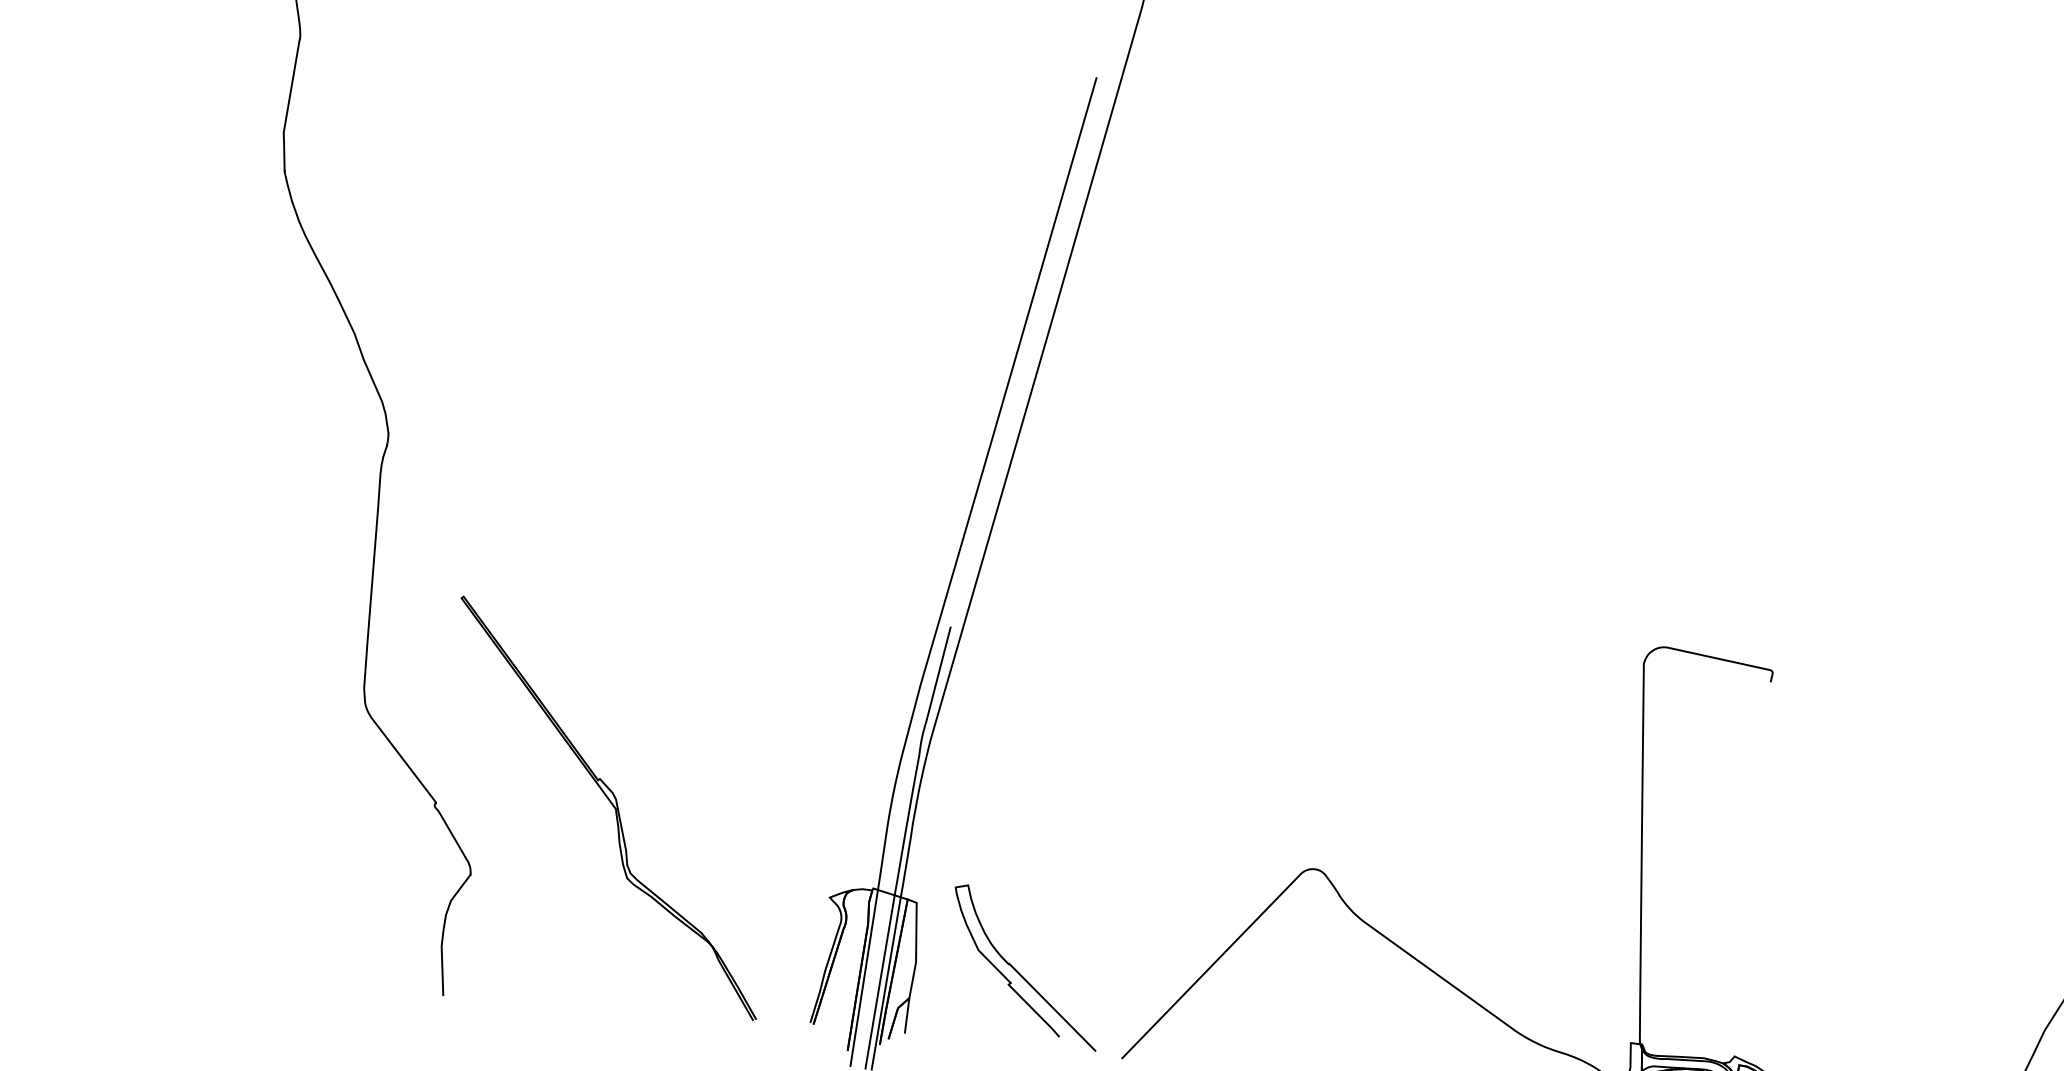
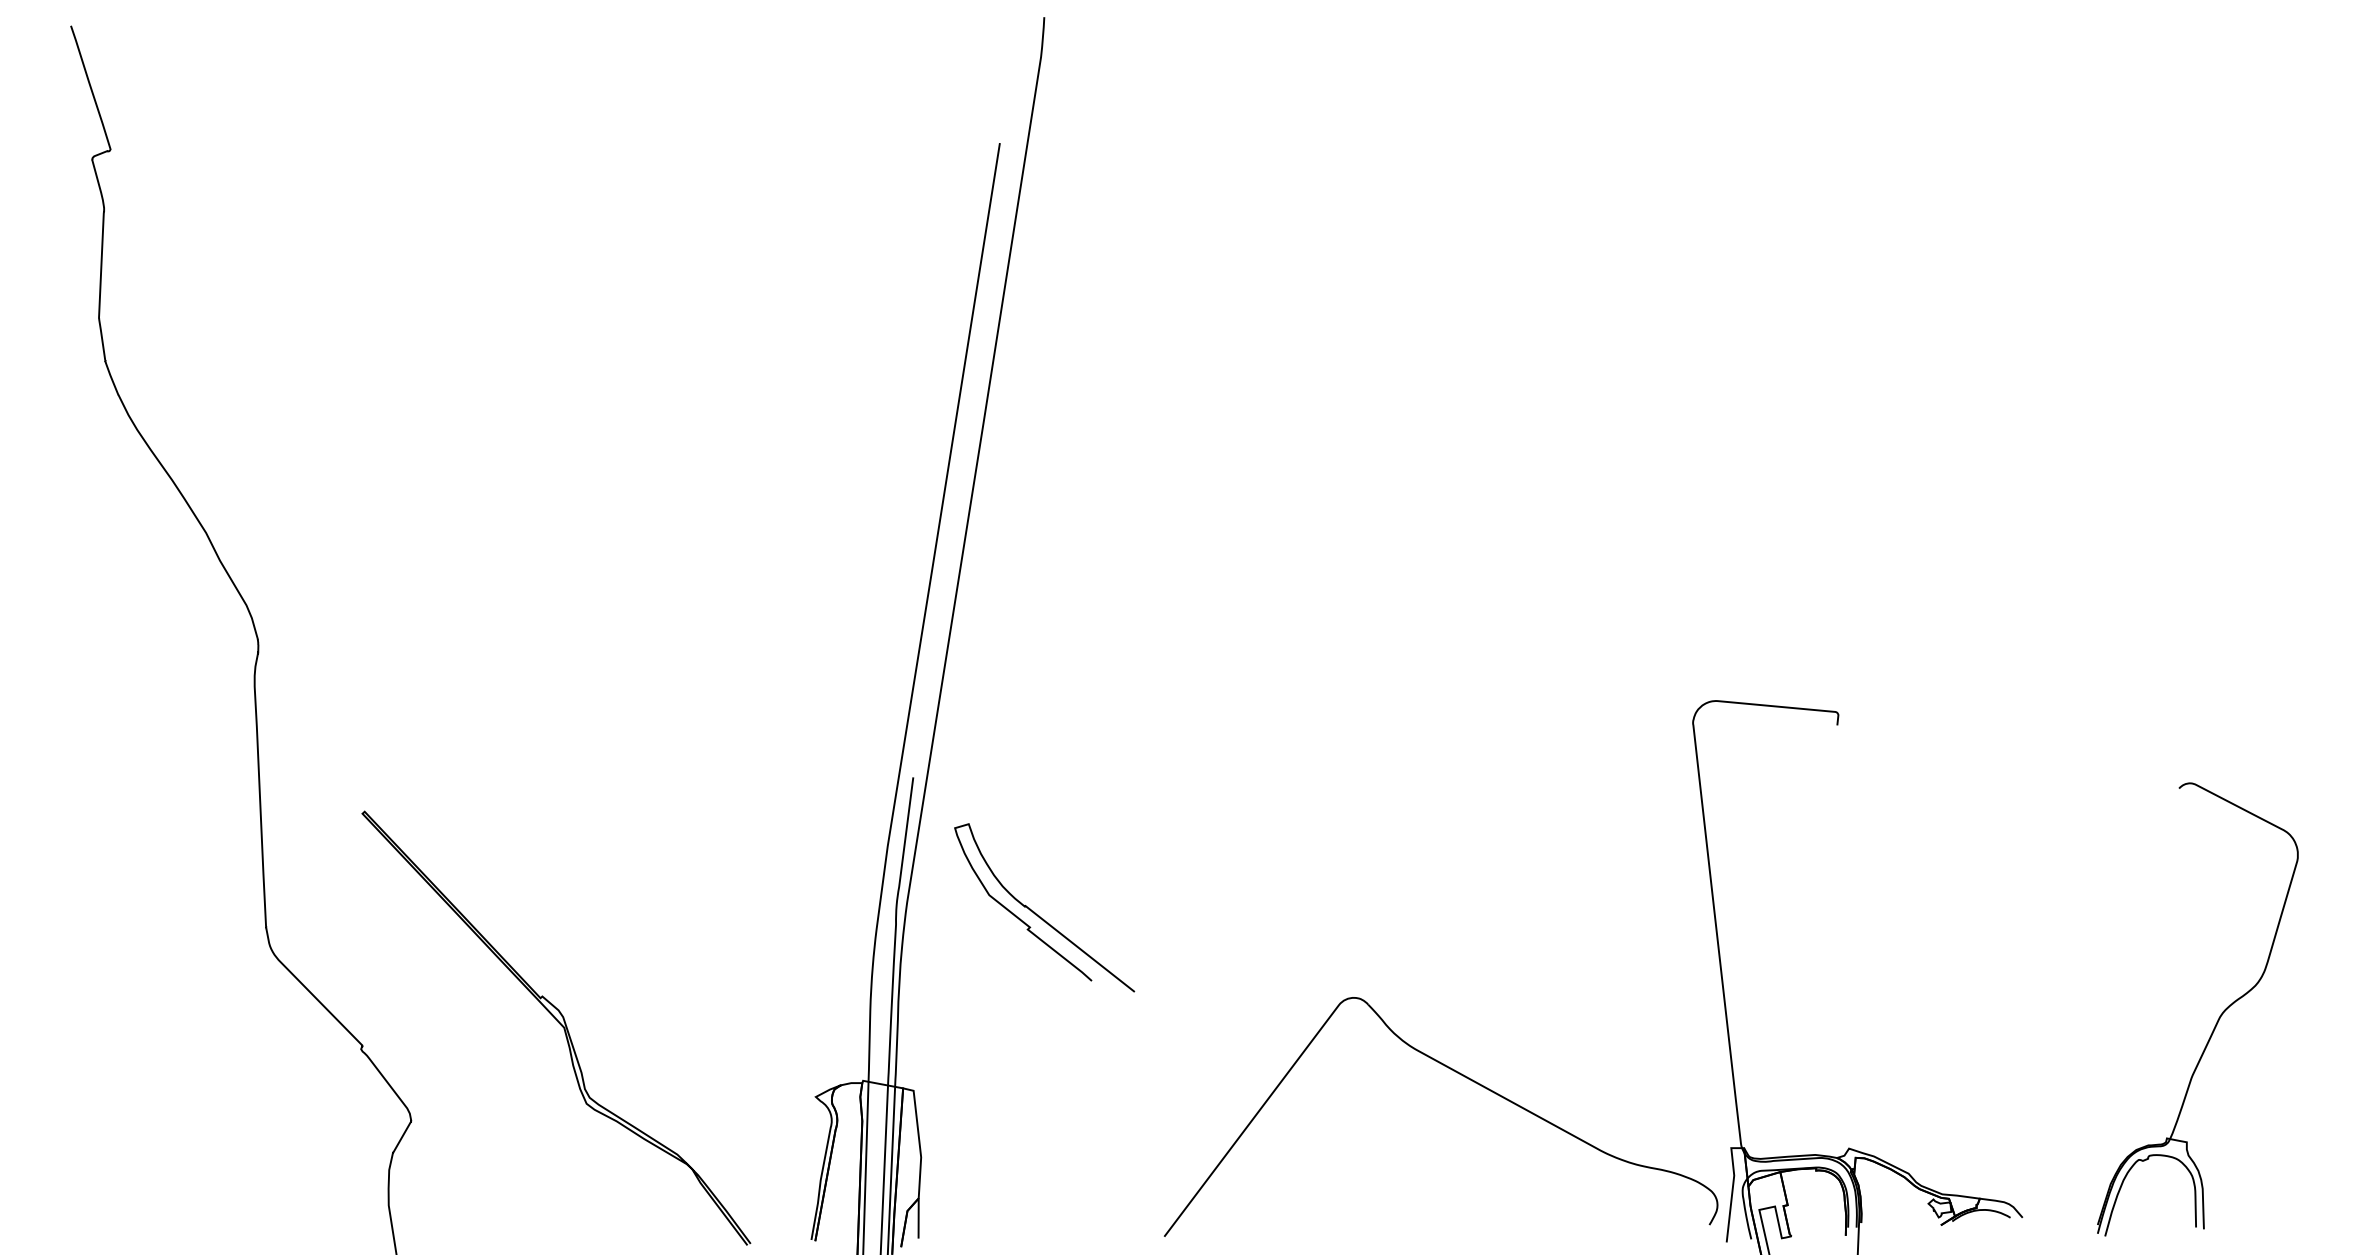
curve: (1020, 973) -> (1039, 915), moved

